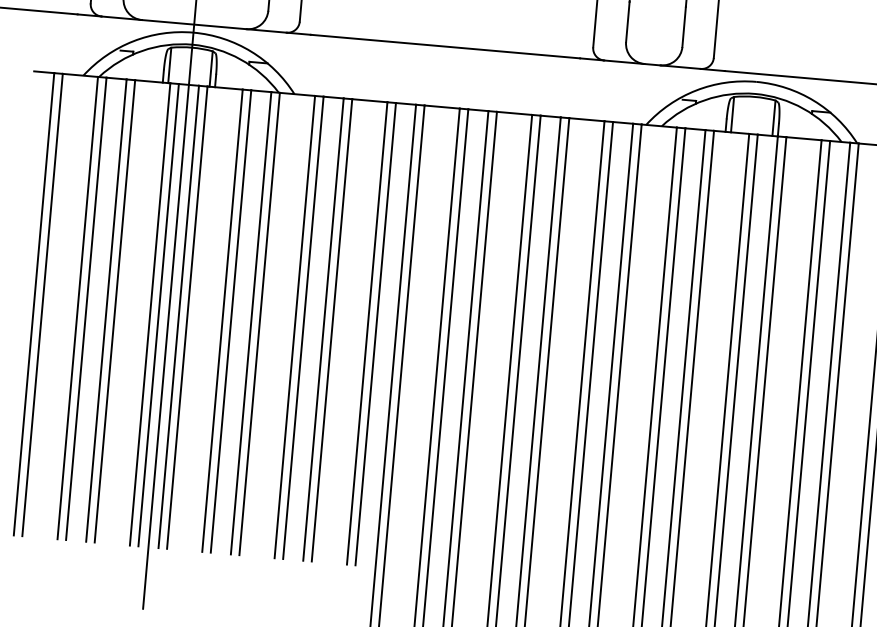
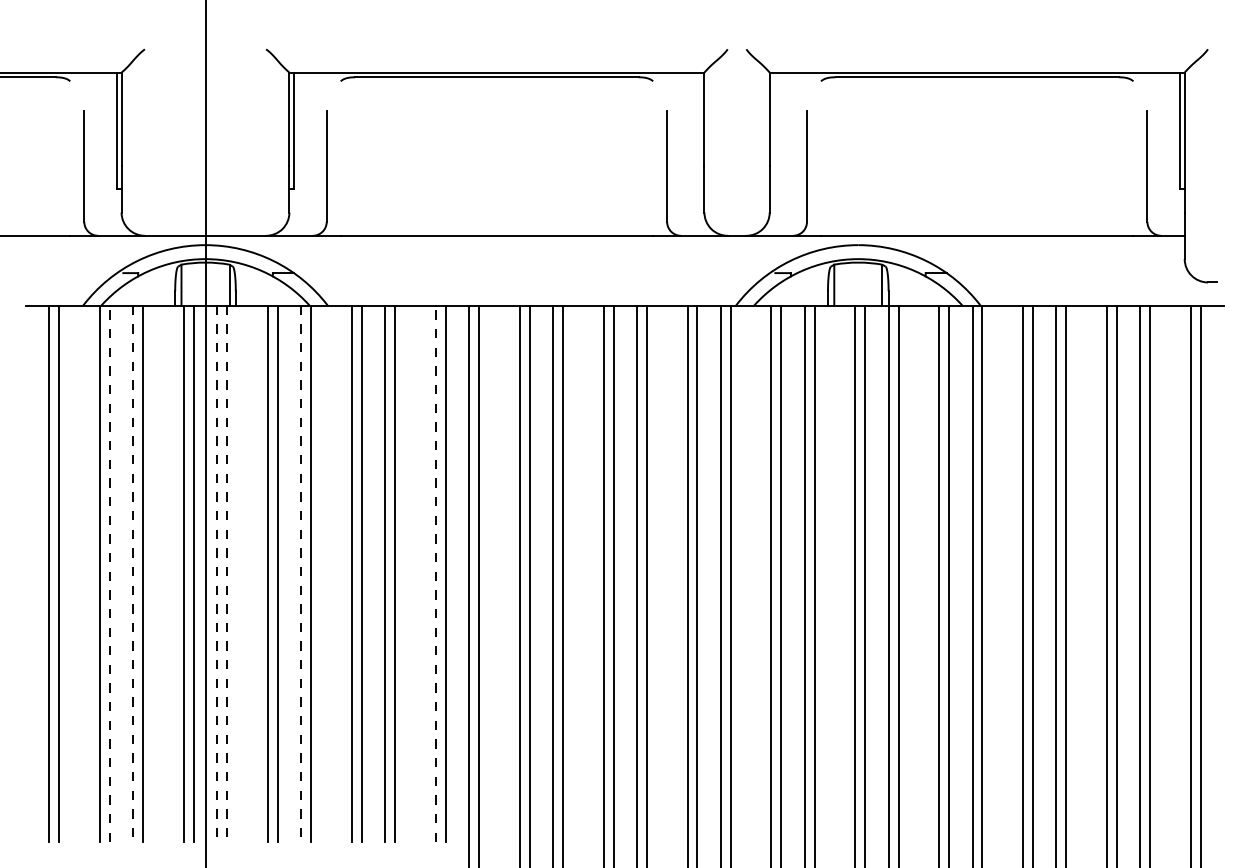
line: (85, 308) -> (109, 573), solid -> dashed
line: (106, 311) -> (133, 574), solid -> dashed
line: (179, 317) -> (217, 574), solid -> dashed
line: (187, 318) -> (227, 574), solid -> dashed
line: (251, 323) -> (301, 574), solid -> dashed
line: (367, 333) -> (435, 573), solid -> dashed

